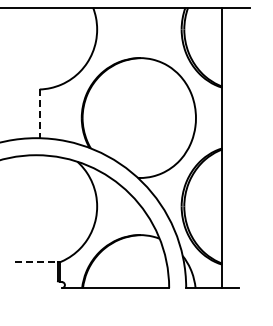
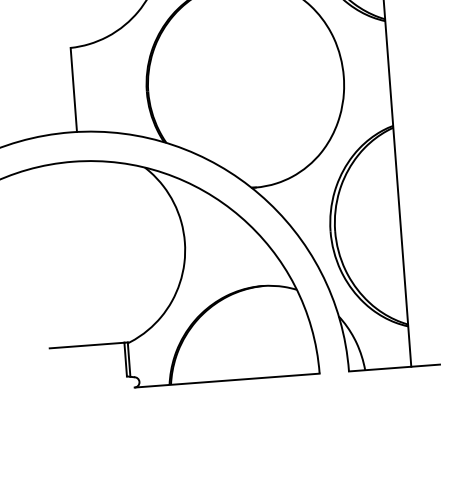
line: (39, 114) -> (73, 91), dashed -> solid
line: (36, 261) -> (87, 345), dashed -> solid

